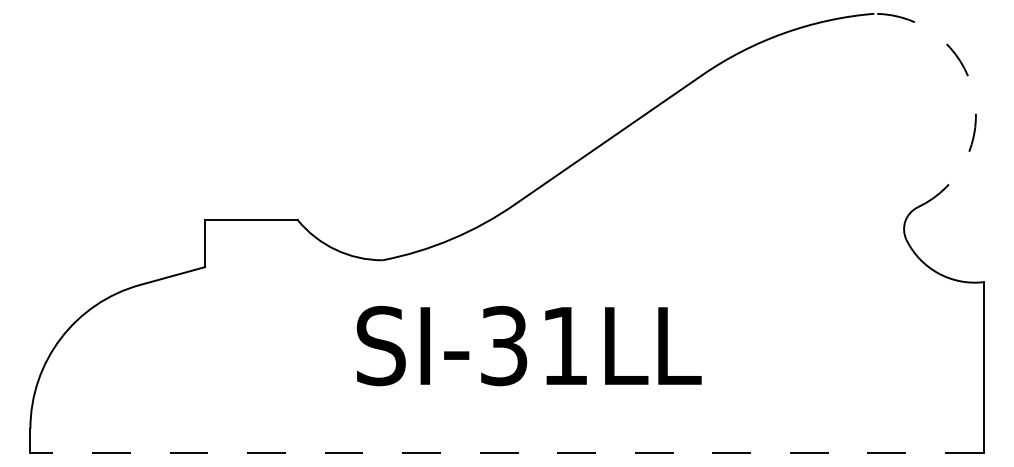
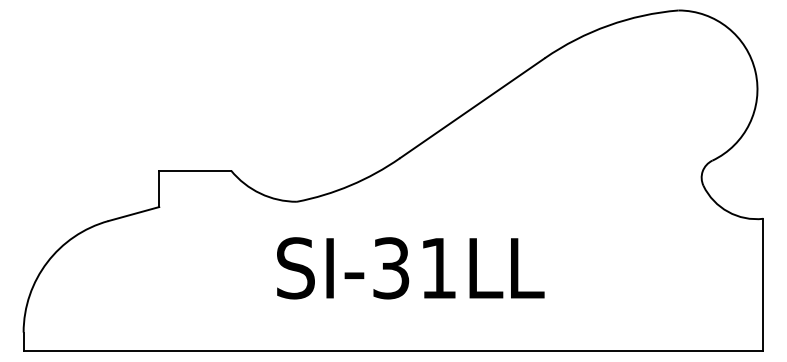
arc: (973, 93) -> (755, 72), dashed -> solid
line: (507, 453) -> (393, 351), dashed -> solid

